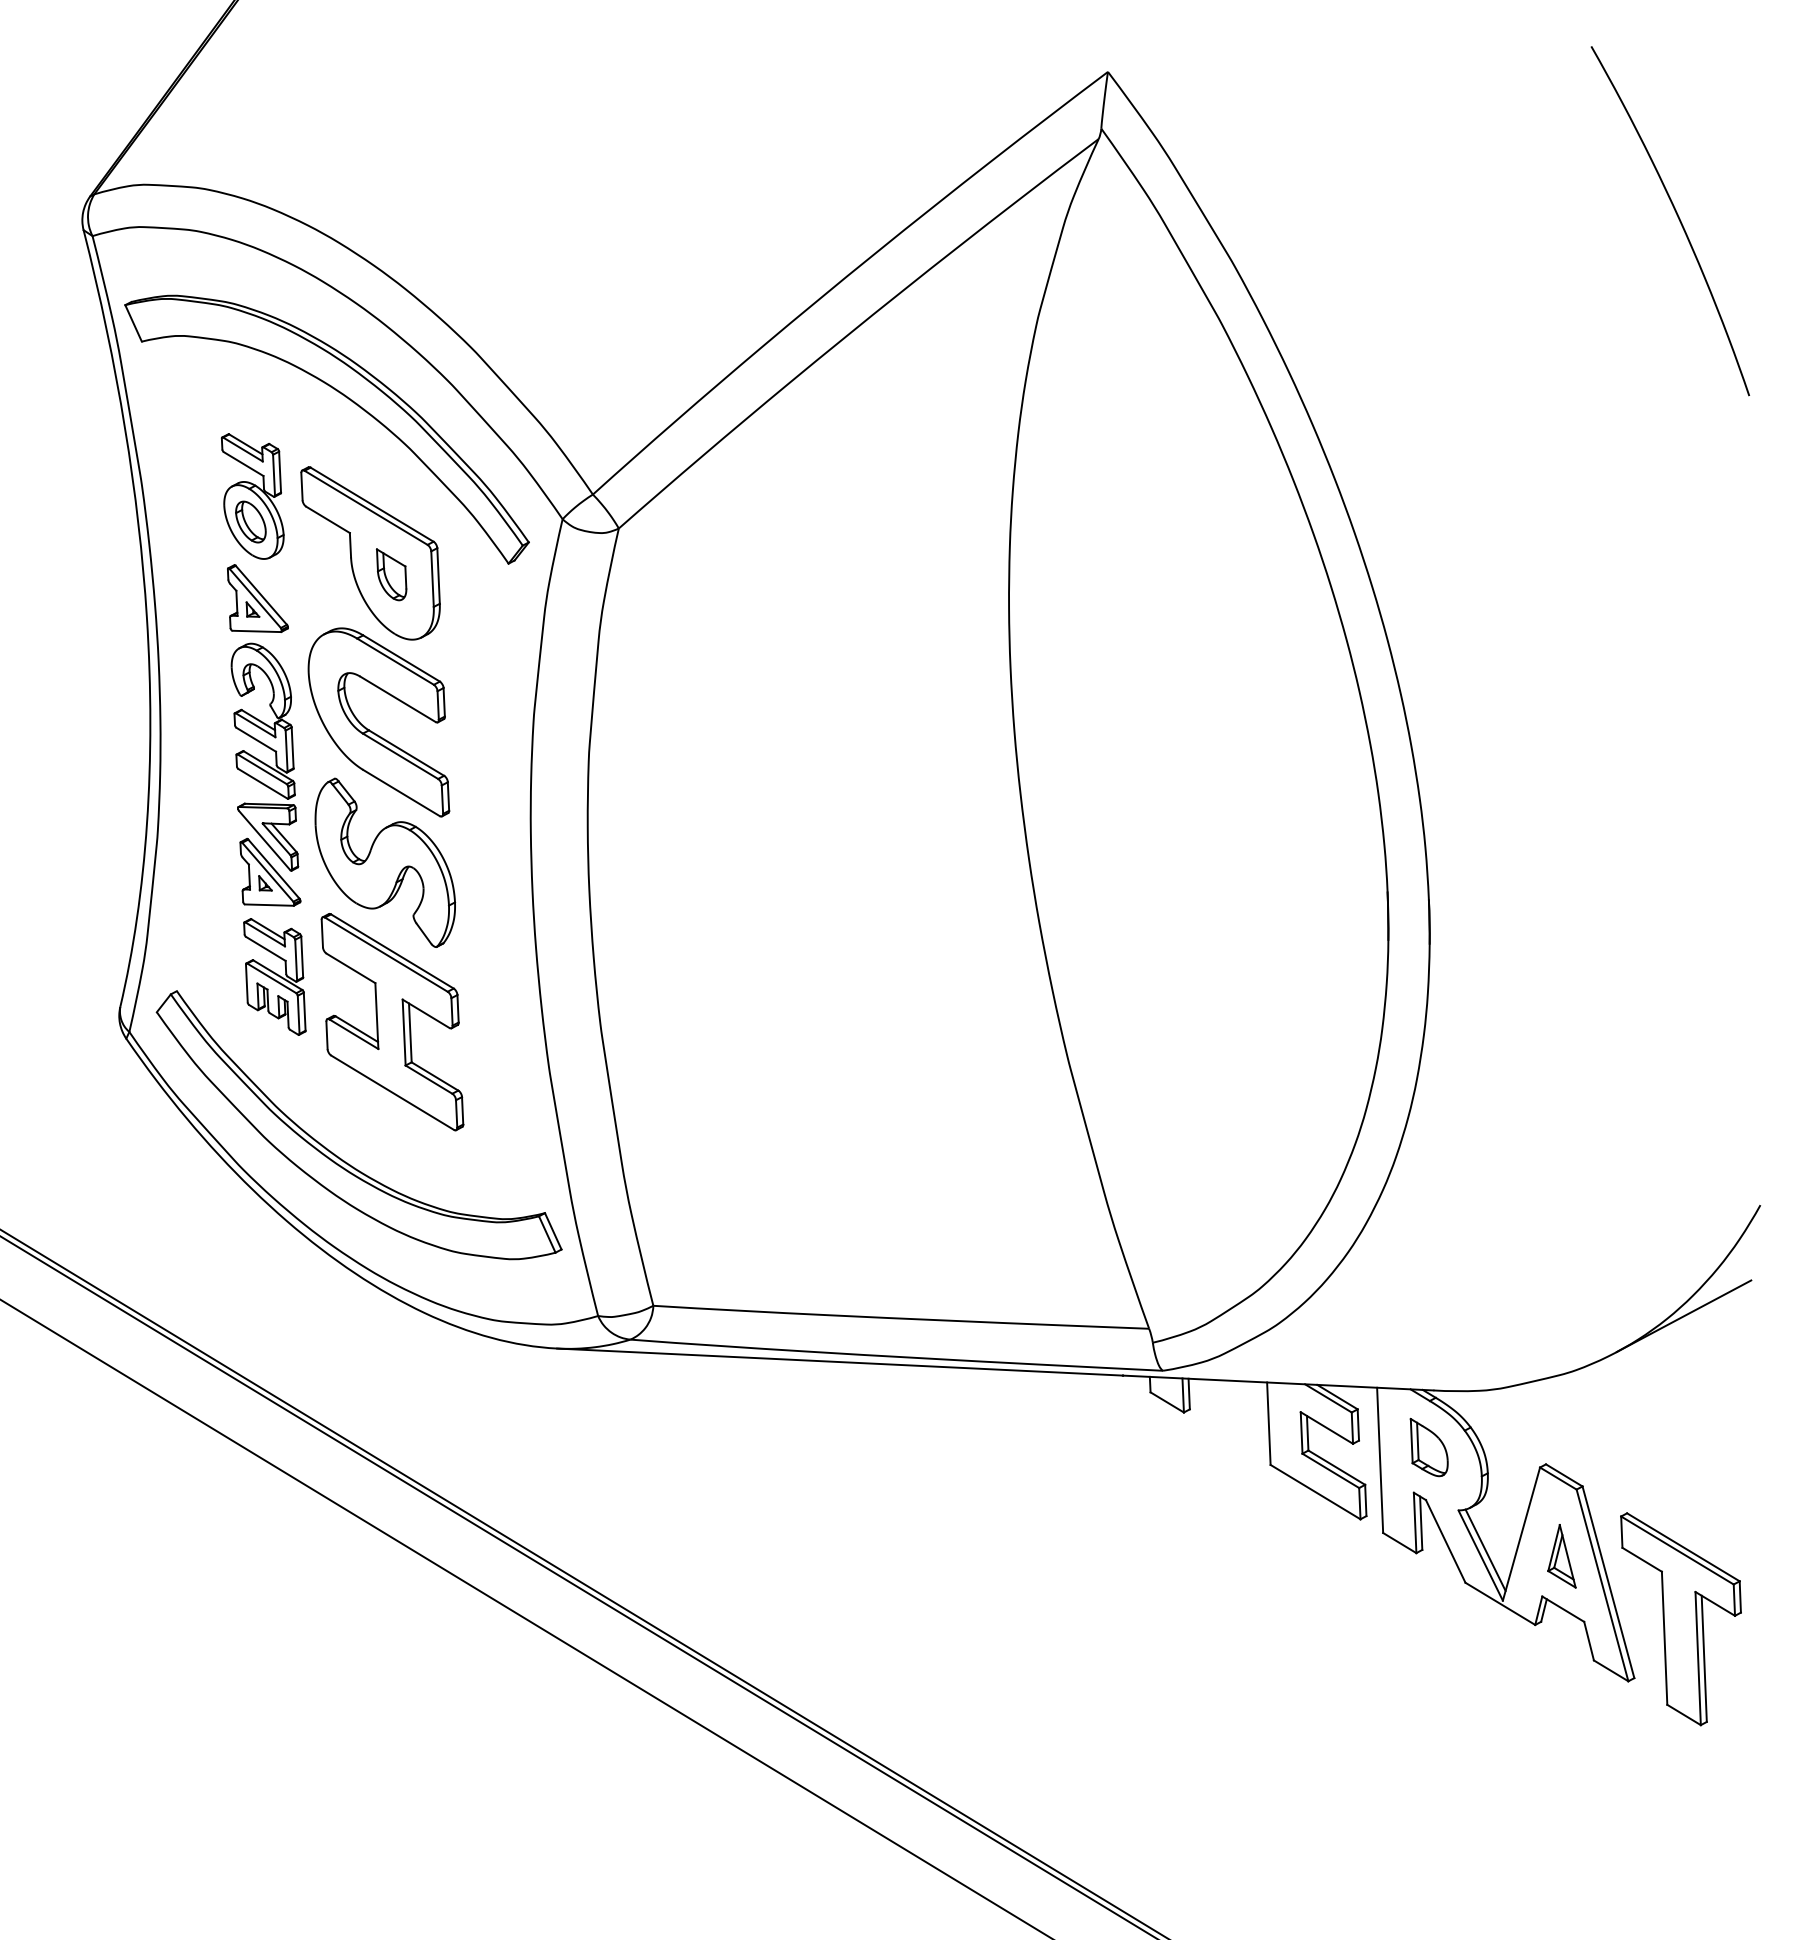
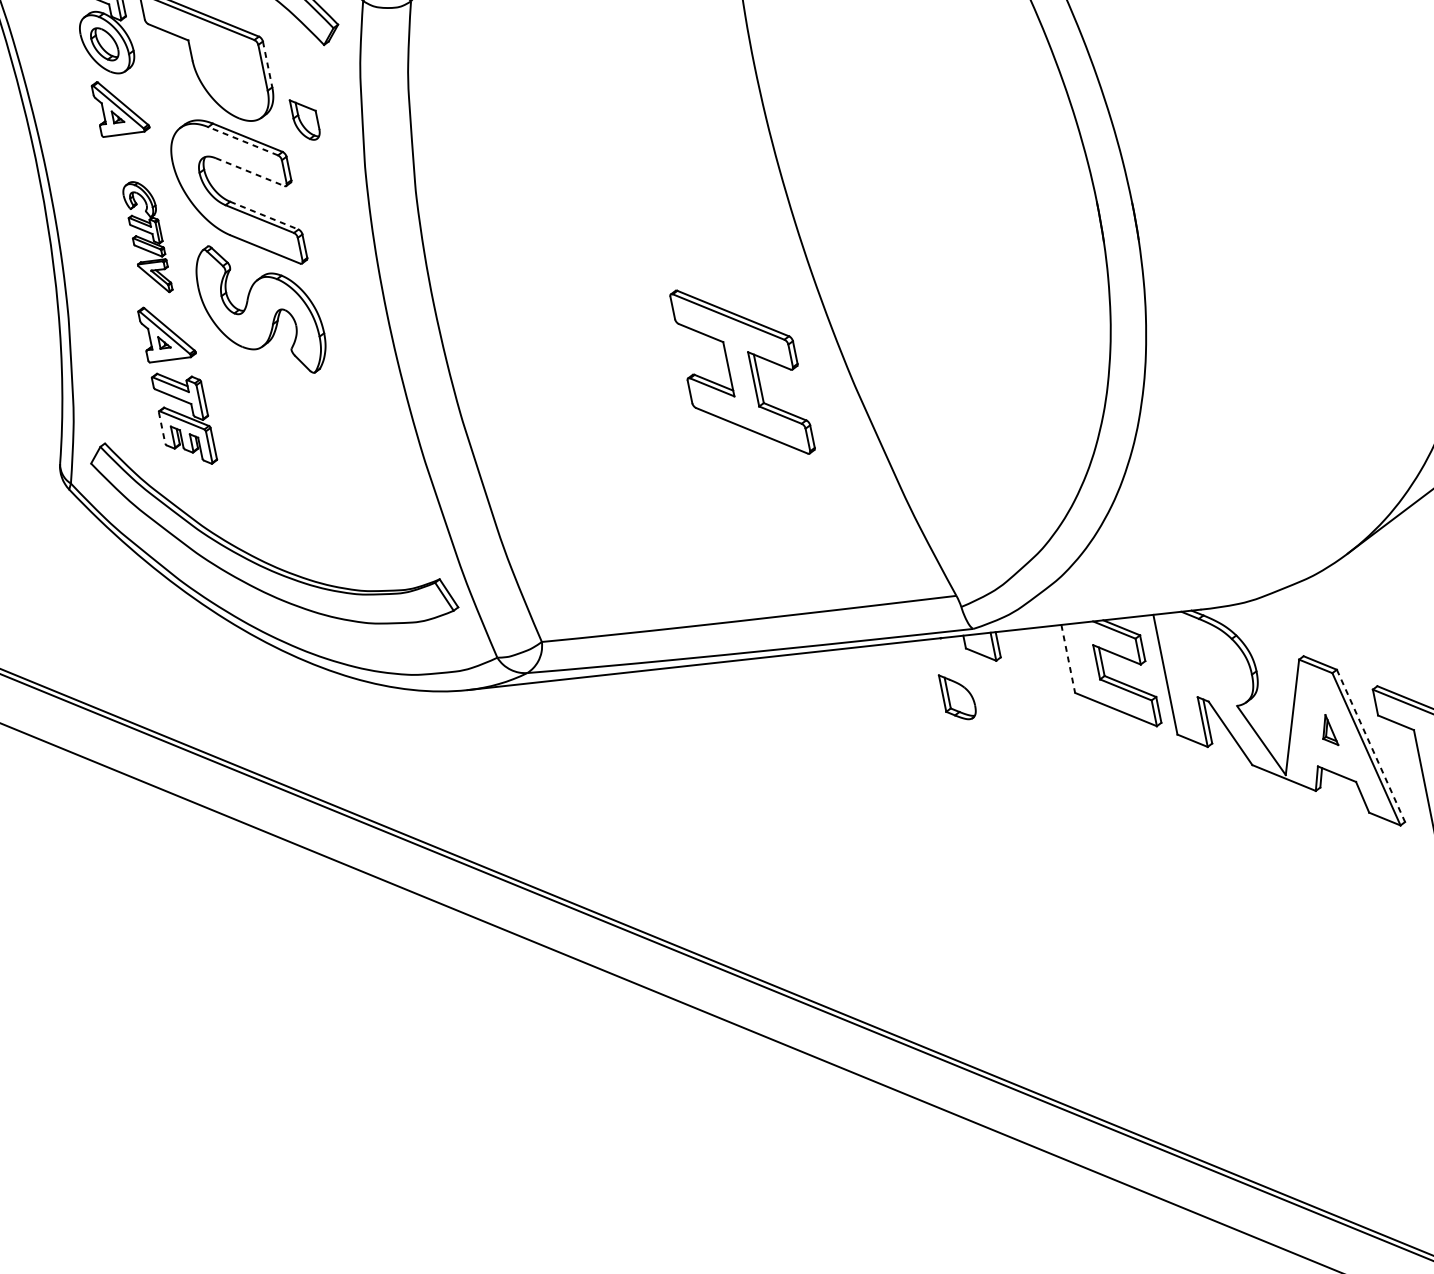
part: (391, 574) -> (305, 119), moved
line: (438, 576) -> (267, 64), solid -> dashed
line: (395, 661) -> (243, 141), solid -> dashed
line: (397, 699) -> (249, 172), solid -> dashed
line: (406, 753) -> (264, 215), solid -> dashed
part: (264, 756) -> (146, 237), size x0.6
line: (246, 983) -> (161, 427), solid -> dashed
part: (392, 1022) -> (742, 372), moved
line: (1268, 1424) -> (1068, 659), solid -> dashed
part: (1428, 1447) -> (957, 696), moved
line: (1485, 1549) -> (1264, 734), removed
part: (1561, 1556) -> (1328, 730), size x0.6
line: (1608, 1582) -> (1371, 746), solid -> dashed

